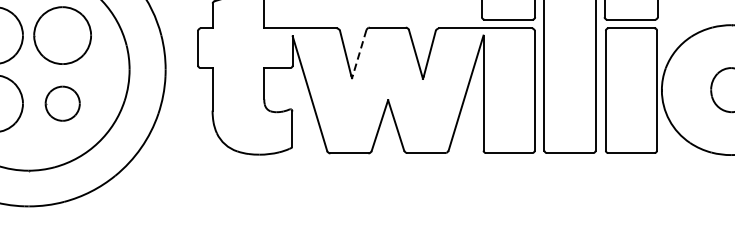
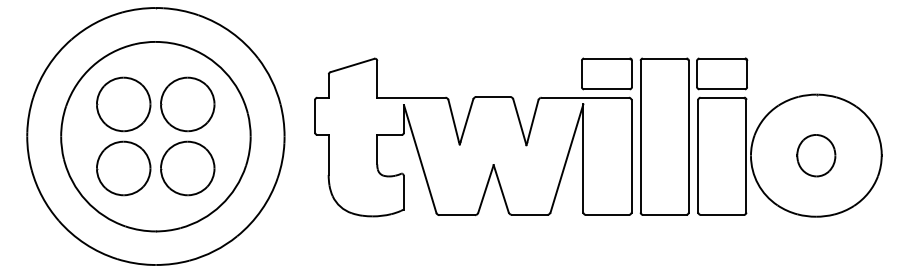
line: (359, 53) -> (466, 121), dashed -> solid
part: (62, 103) -> (187, 168), size x1.67

